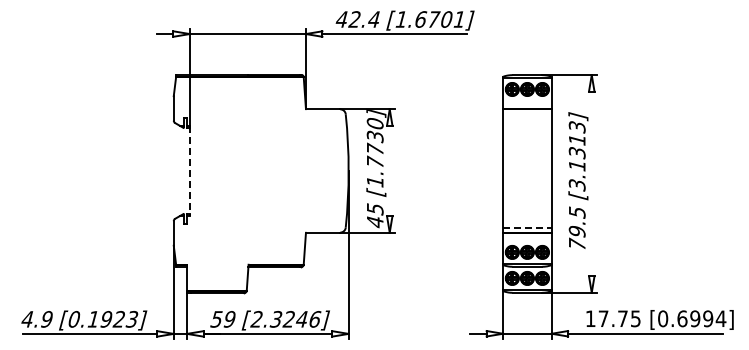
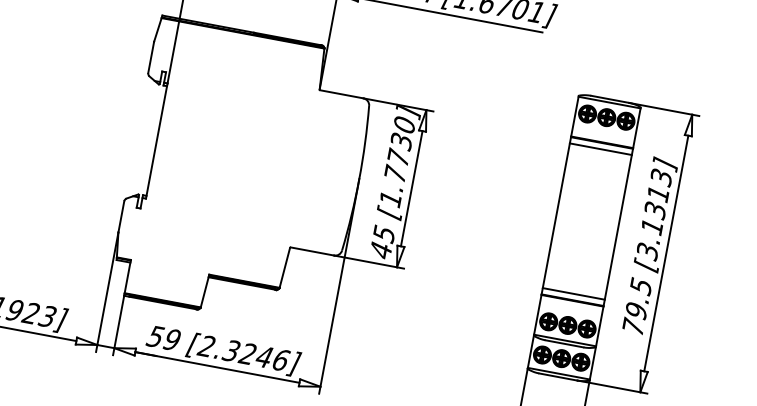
line: (527, 114) -> (600, 149), added
line: (389, 170) -> (411, 188), added
line: (189, 171) -> (156, 141), dashed -> solid
line: (591, 183) -> (666, 252), added
line: (527, 227) -> (573, 293), dashed -> solid

